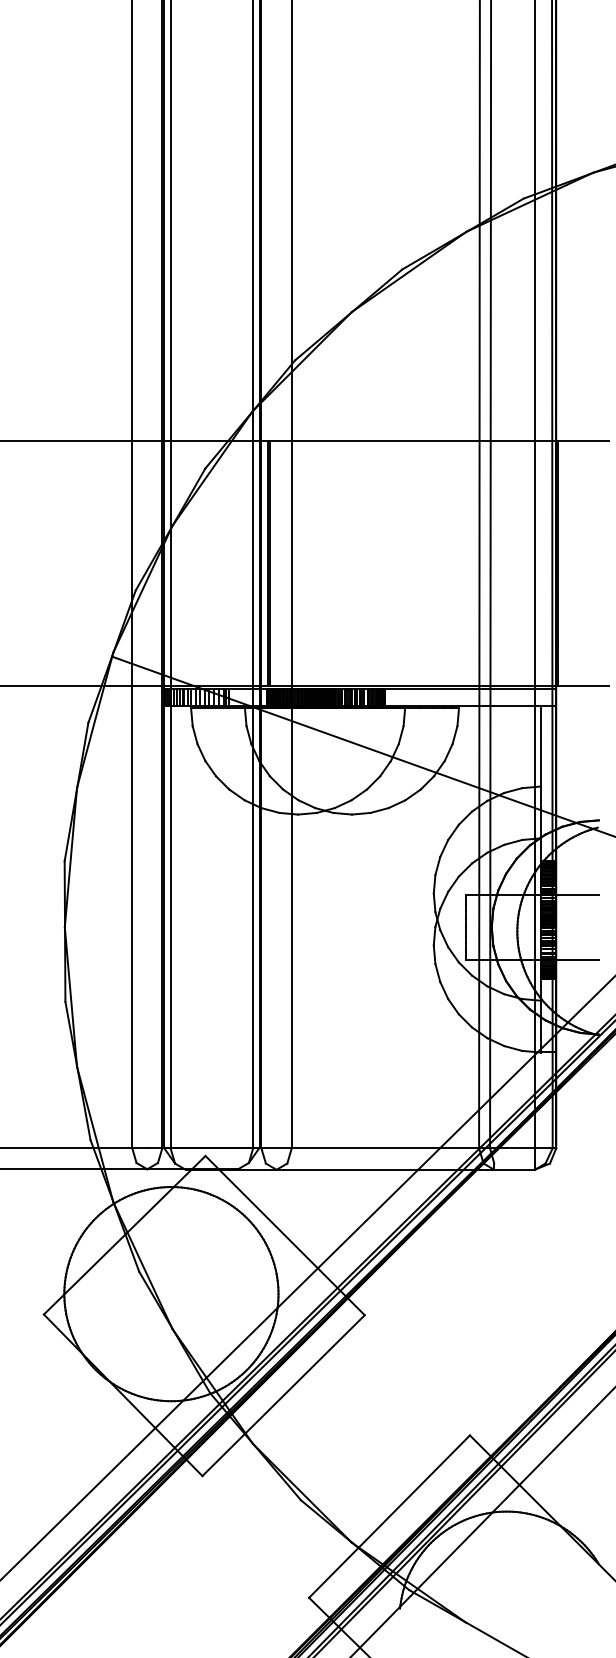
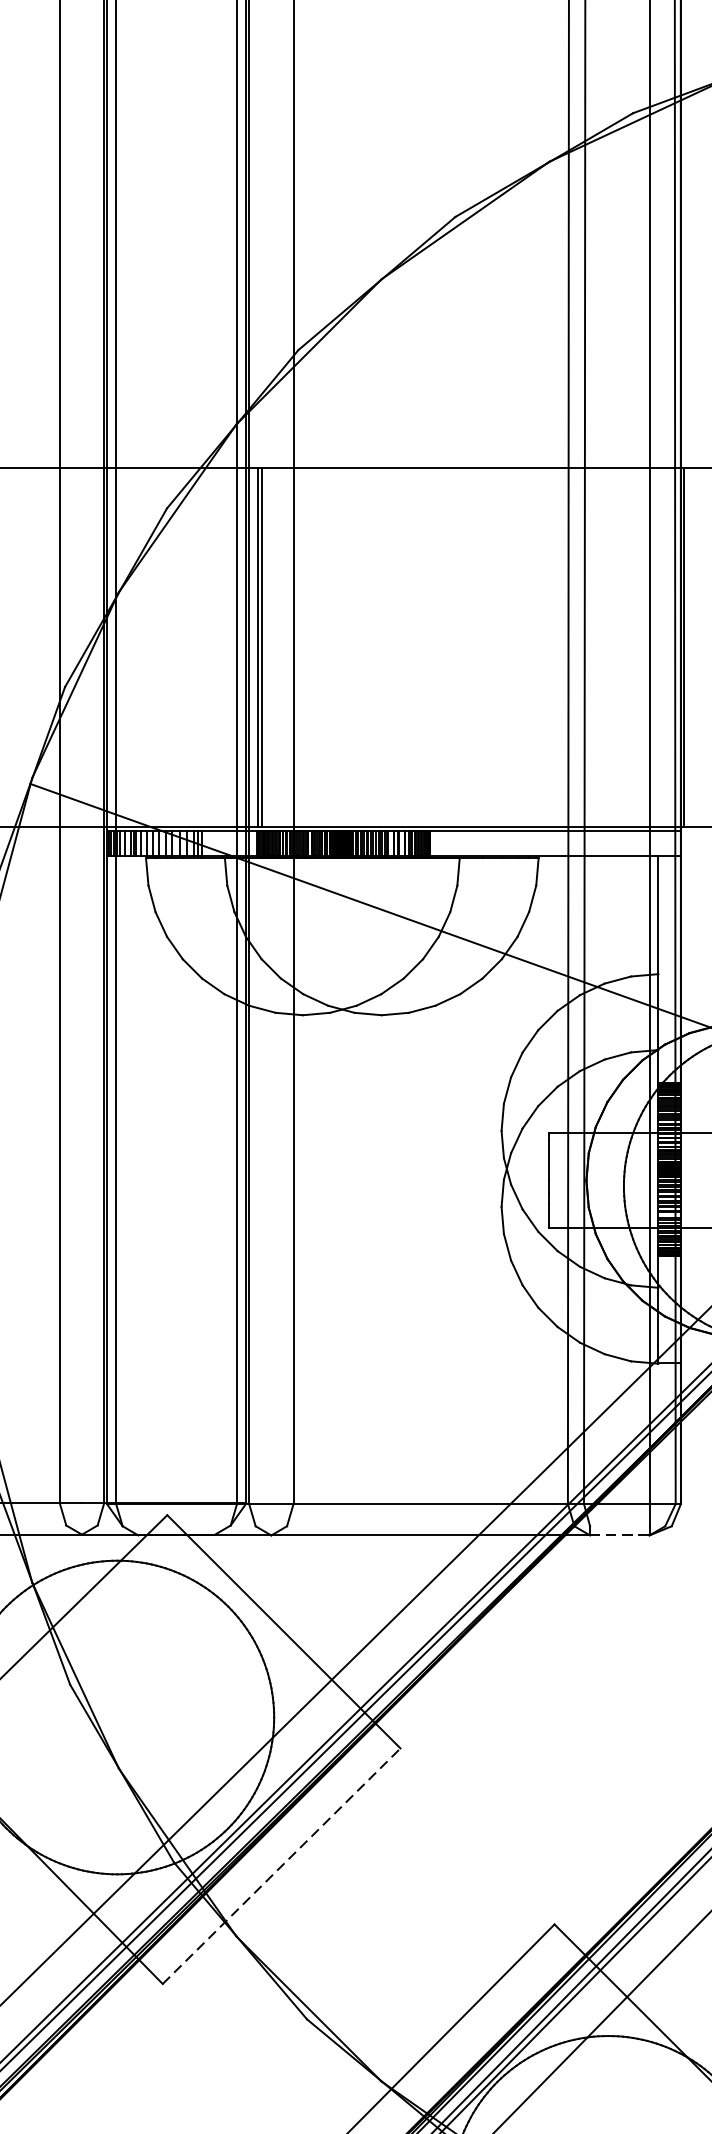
line: (515, 1169) -> (621, 1535), solid -> dashed
line: (283, 1395) -> (281, 1865), solid -> dashed

